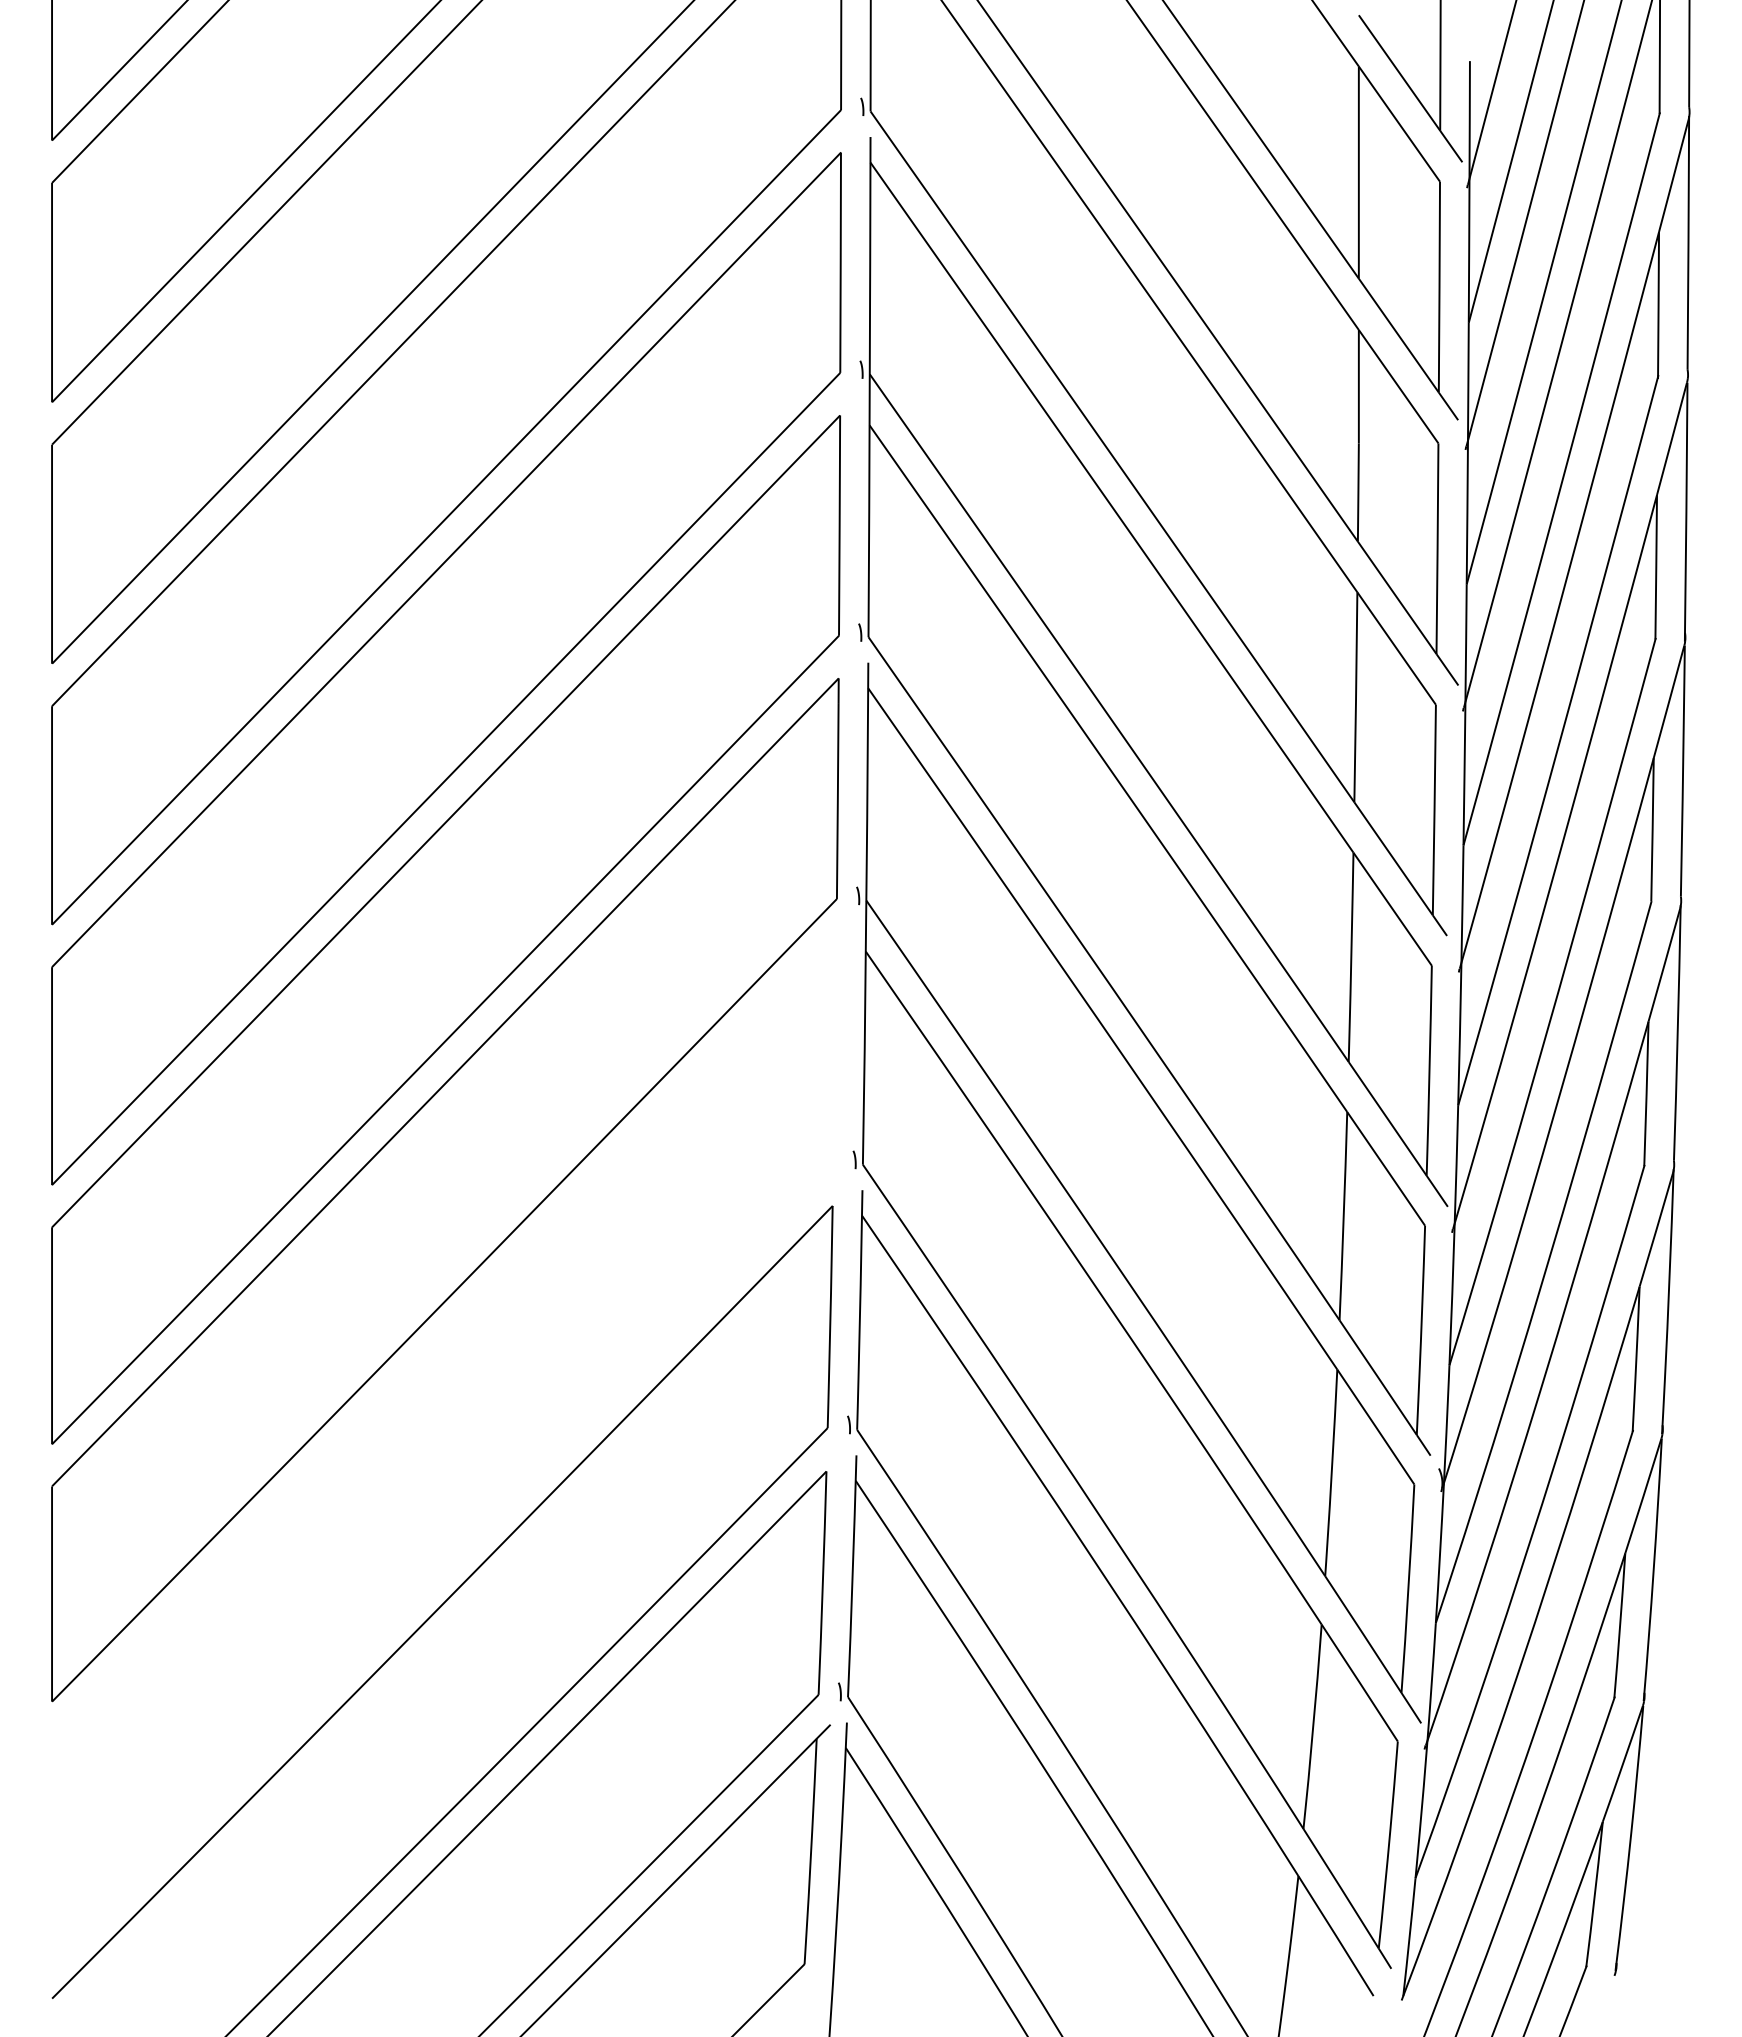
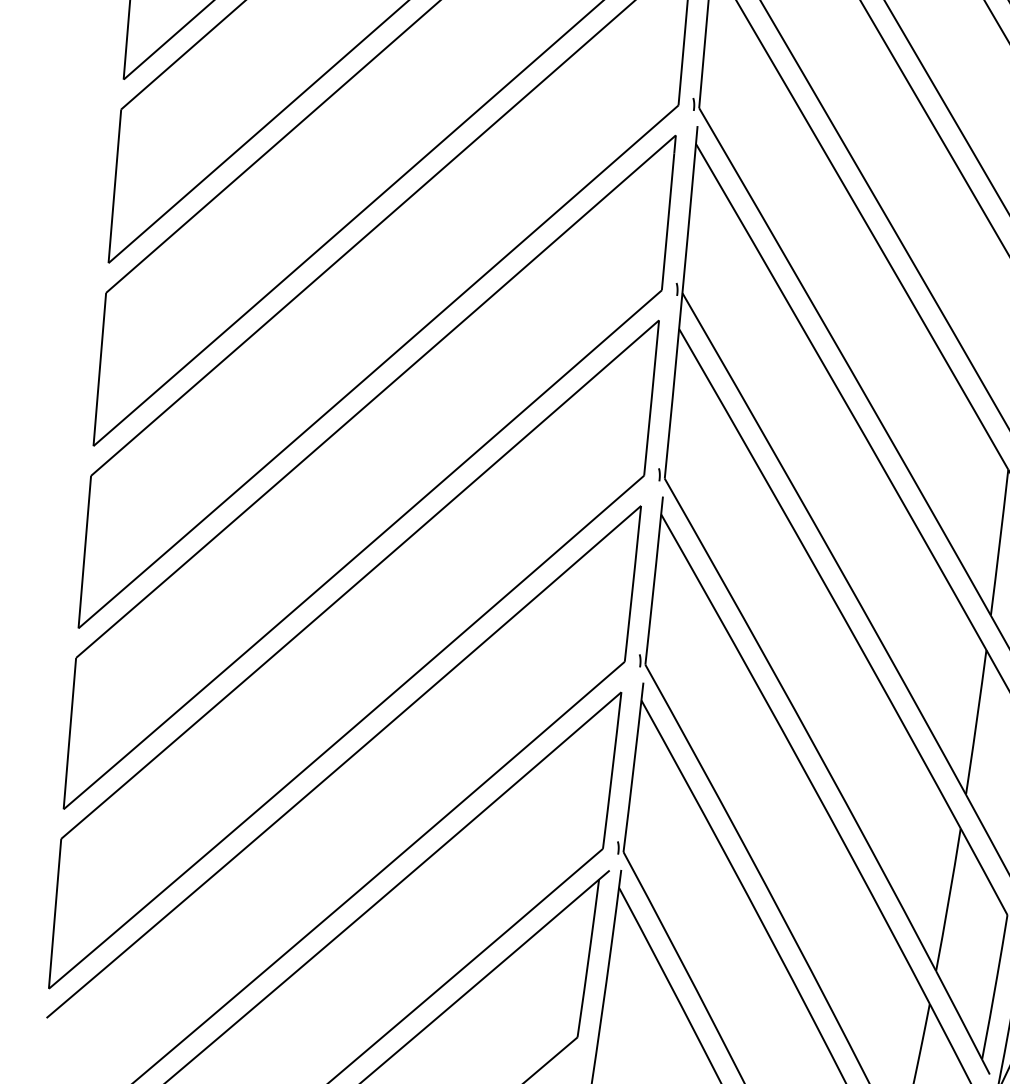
part: (444, 1449) -> (354, 654), added

